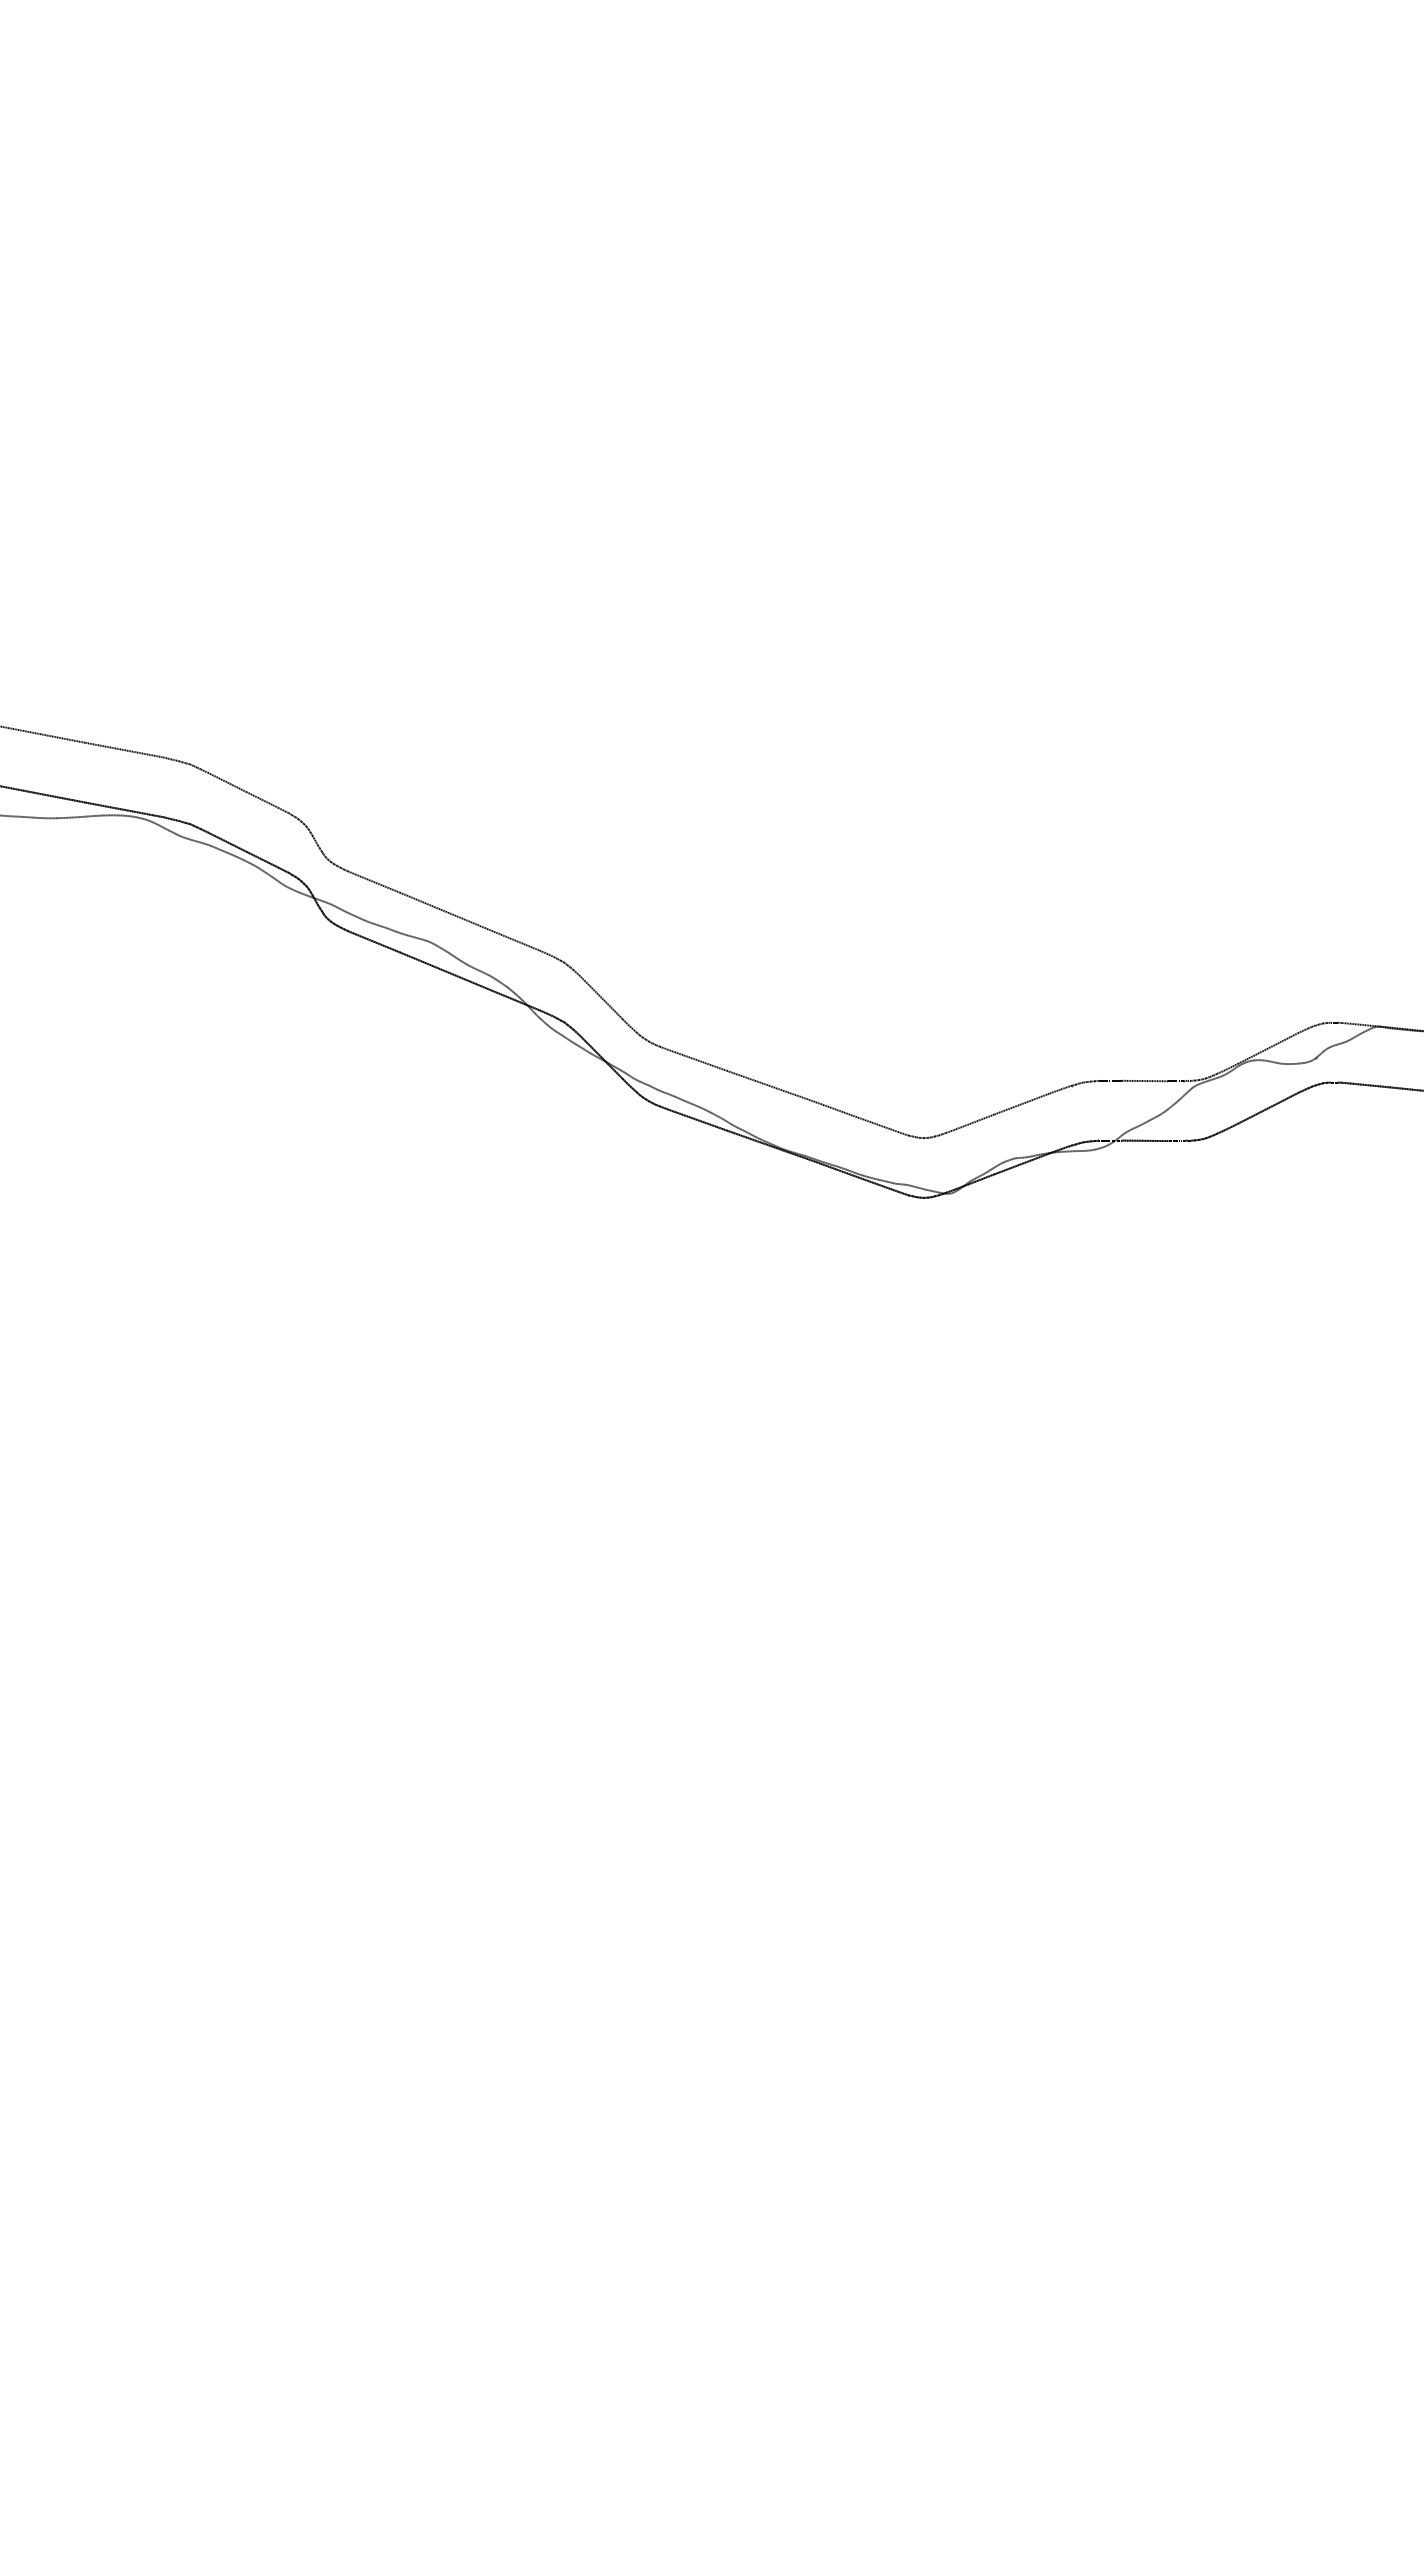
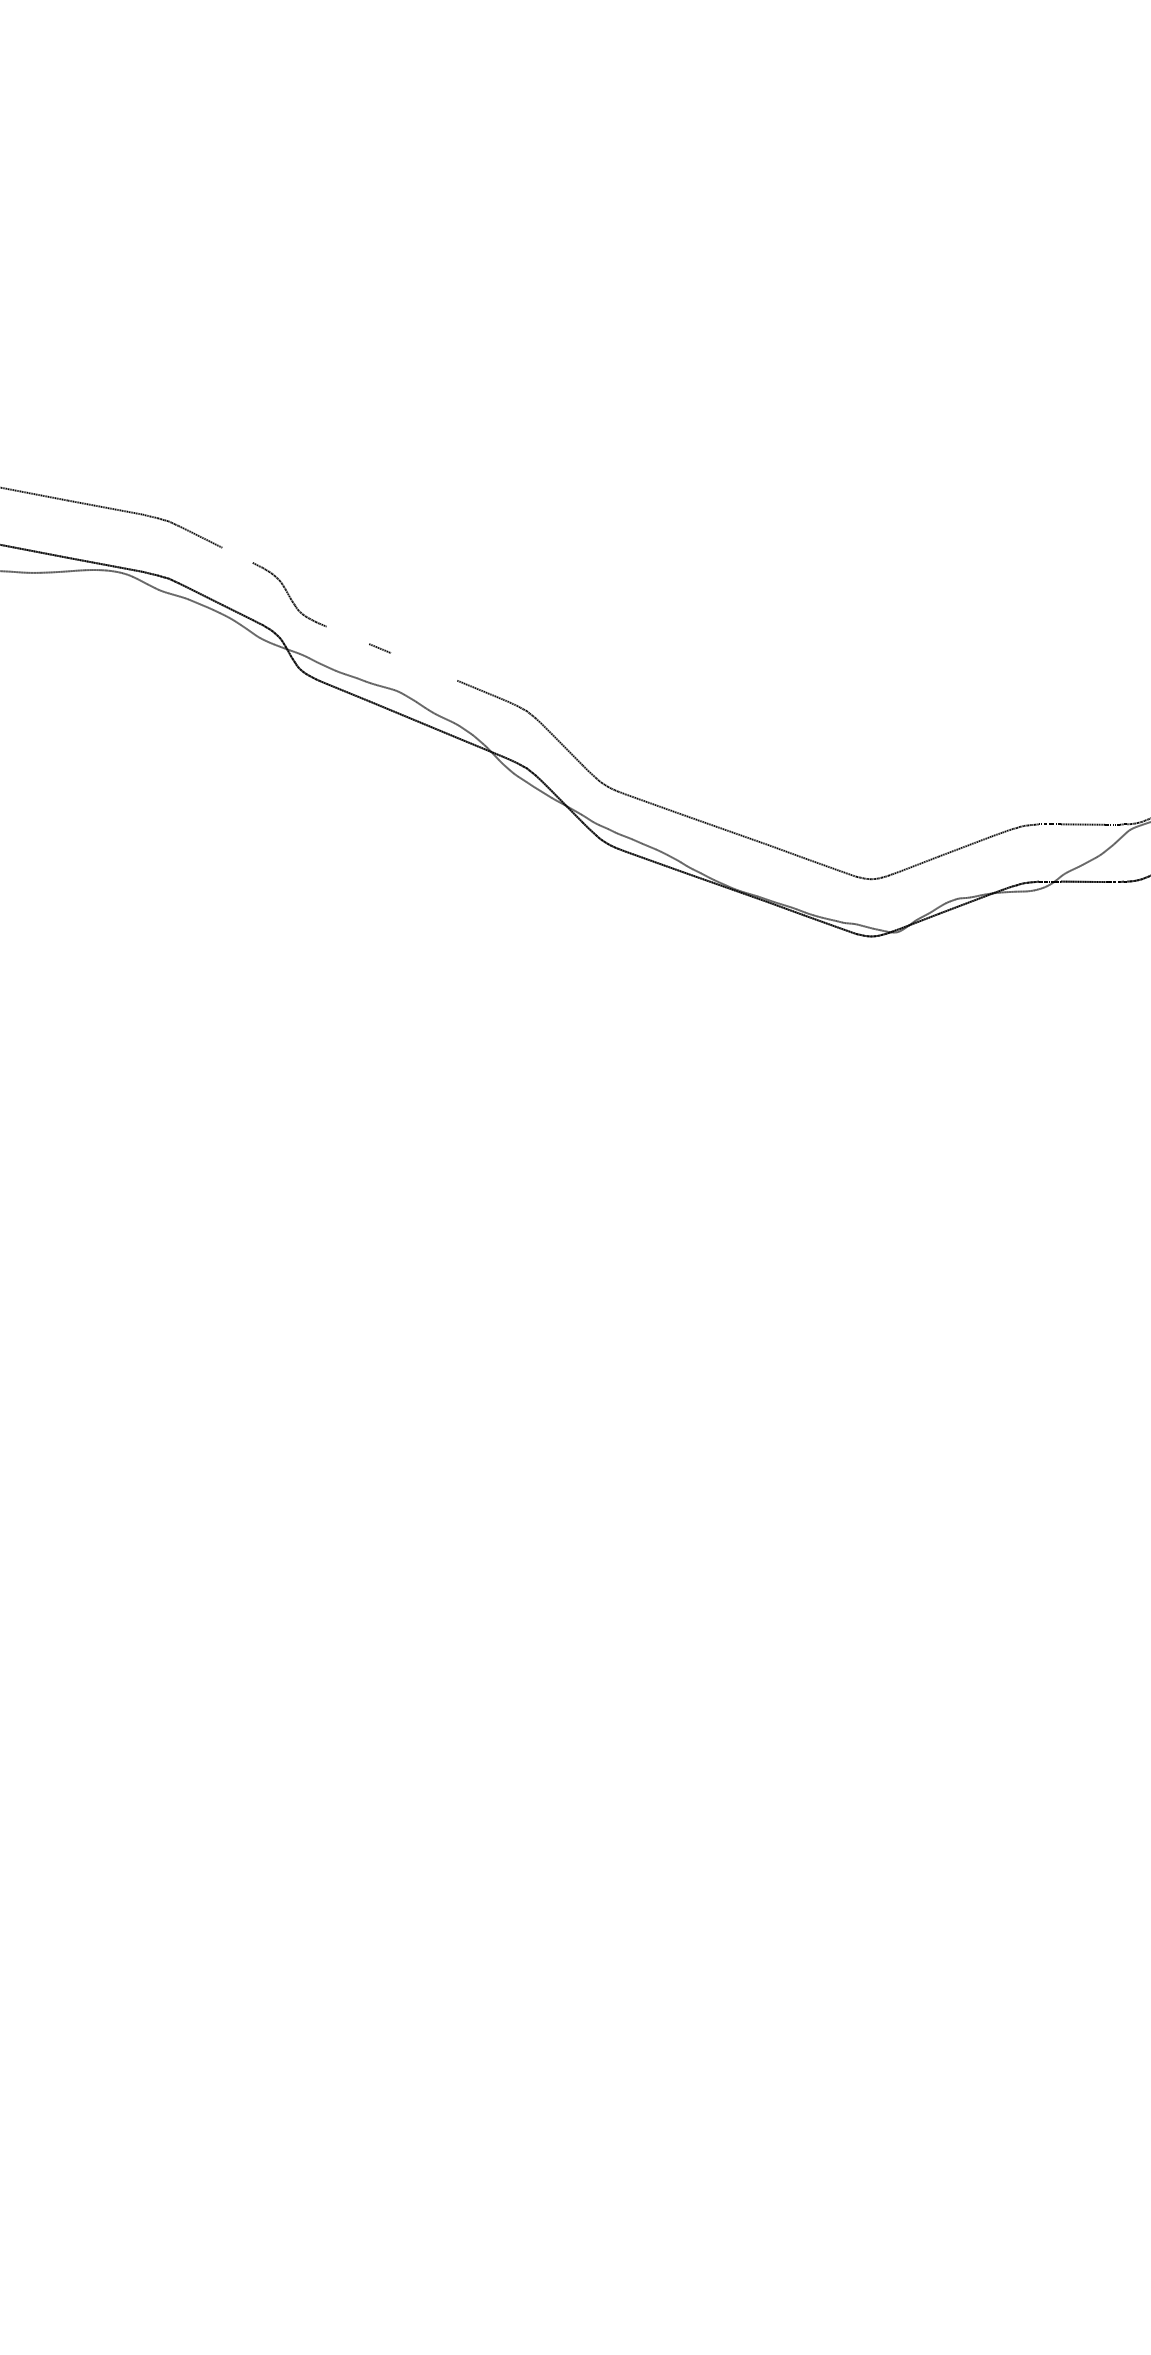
line: (262, 799) -> (237, 554), removed
line: (377, 883) -> (347, 635), removed
line: (456, 916) -> (423, 666), removed

